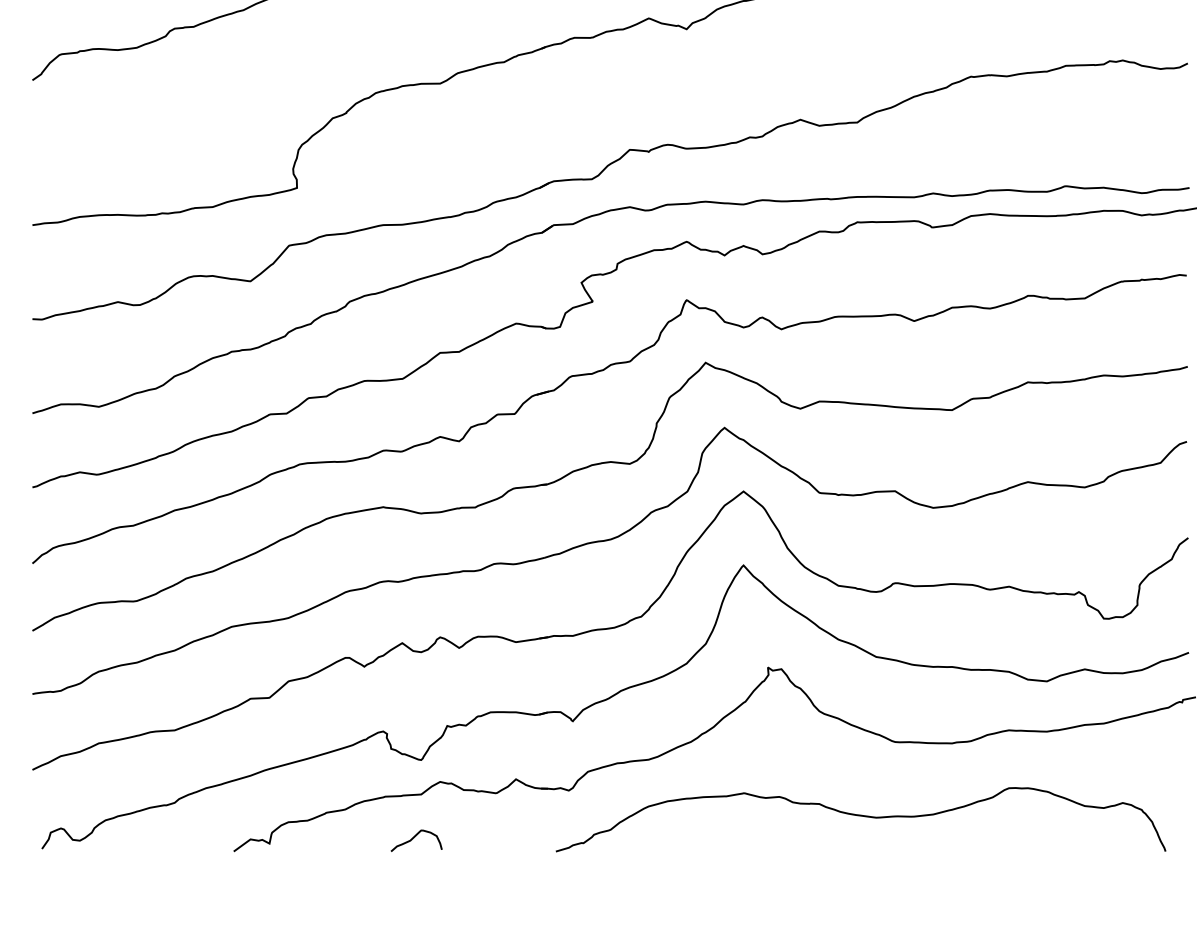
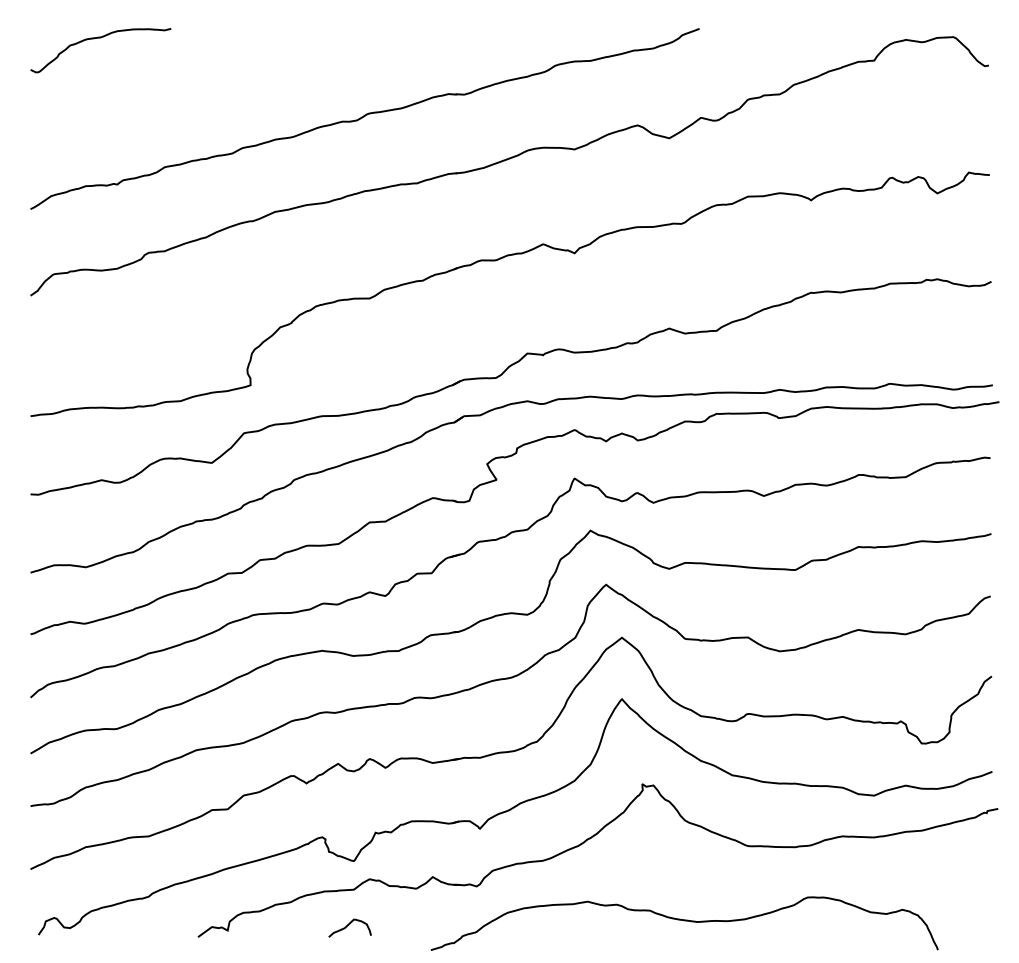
curve: (860, 817) -> (684, 921), moved

